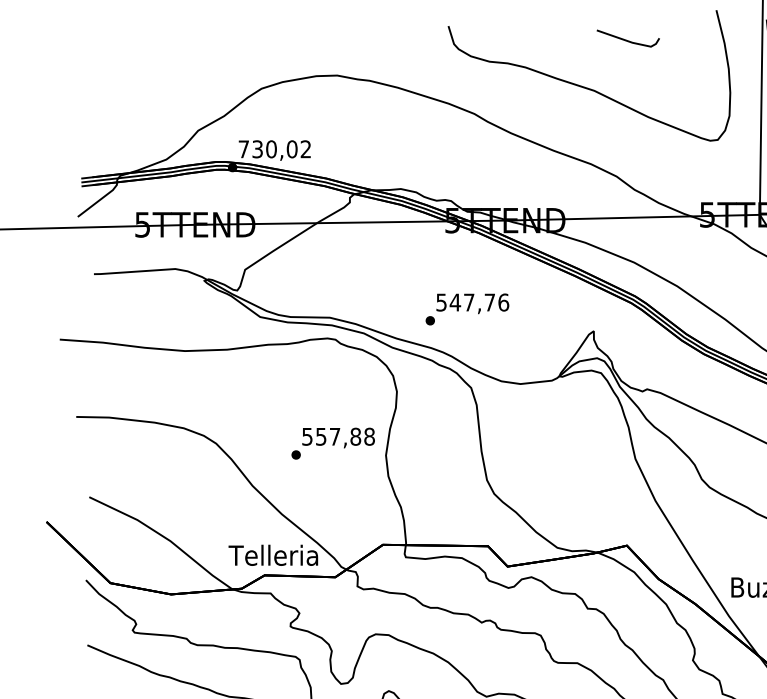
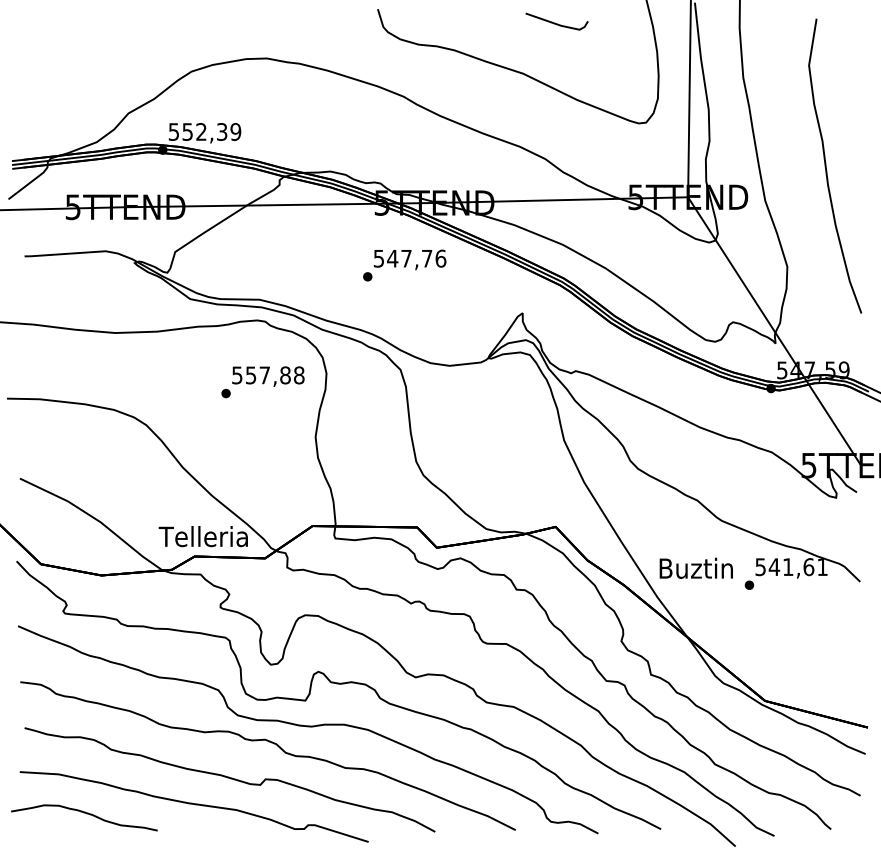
text: (274, 148) -> (204, 131), 730,02 -> 552,39
text: (467, 309) -> (404, 265), moved
text: (332, 443) -> (262, 382), moved

